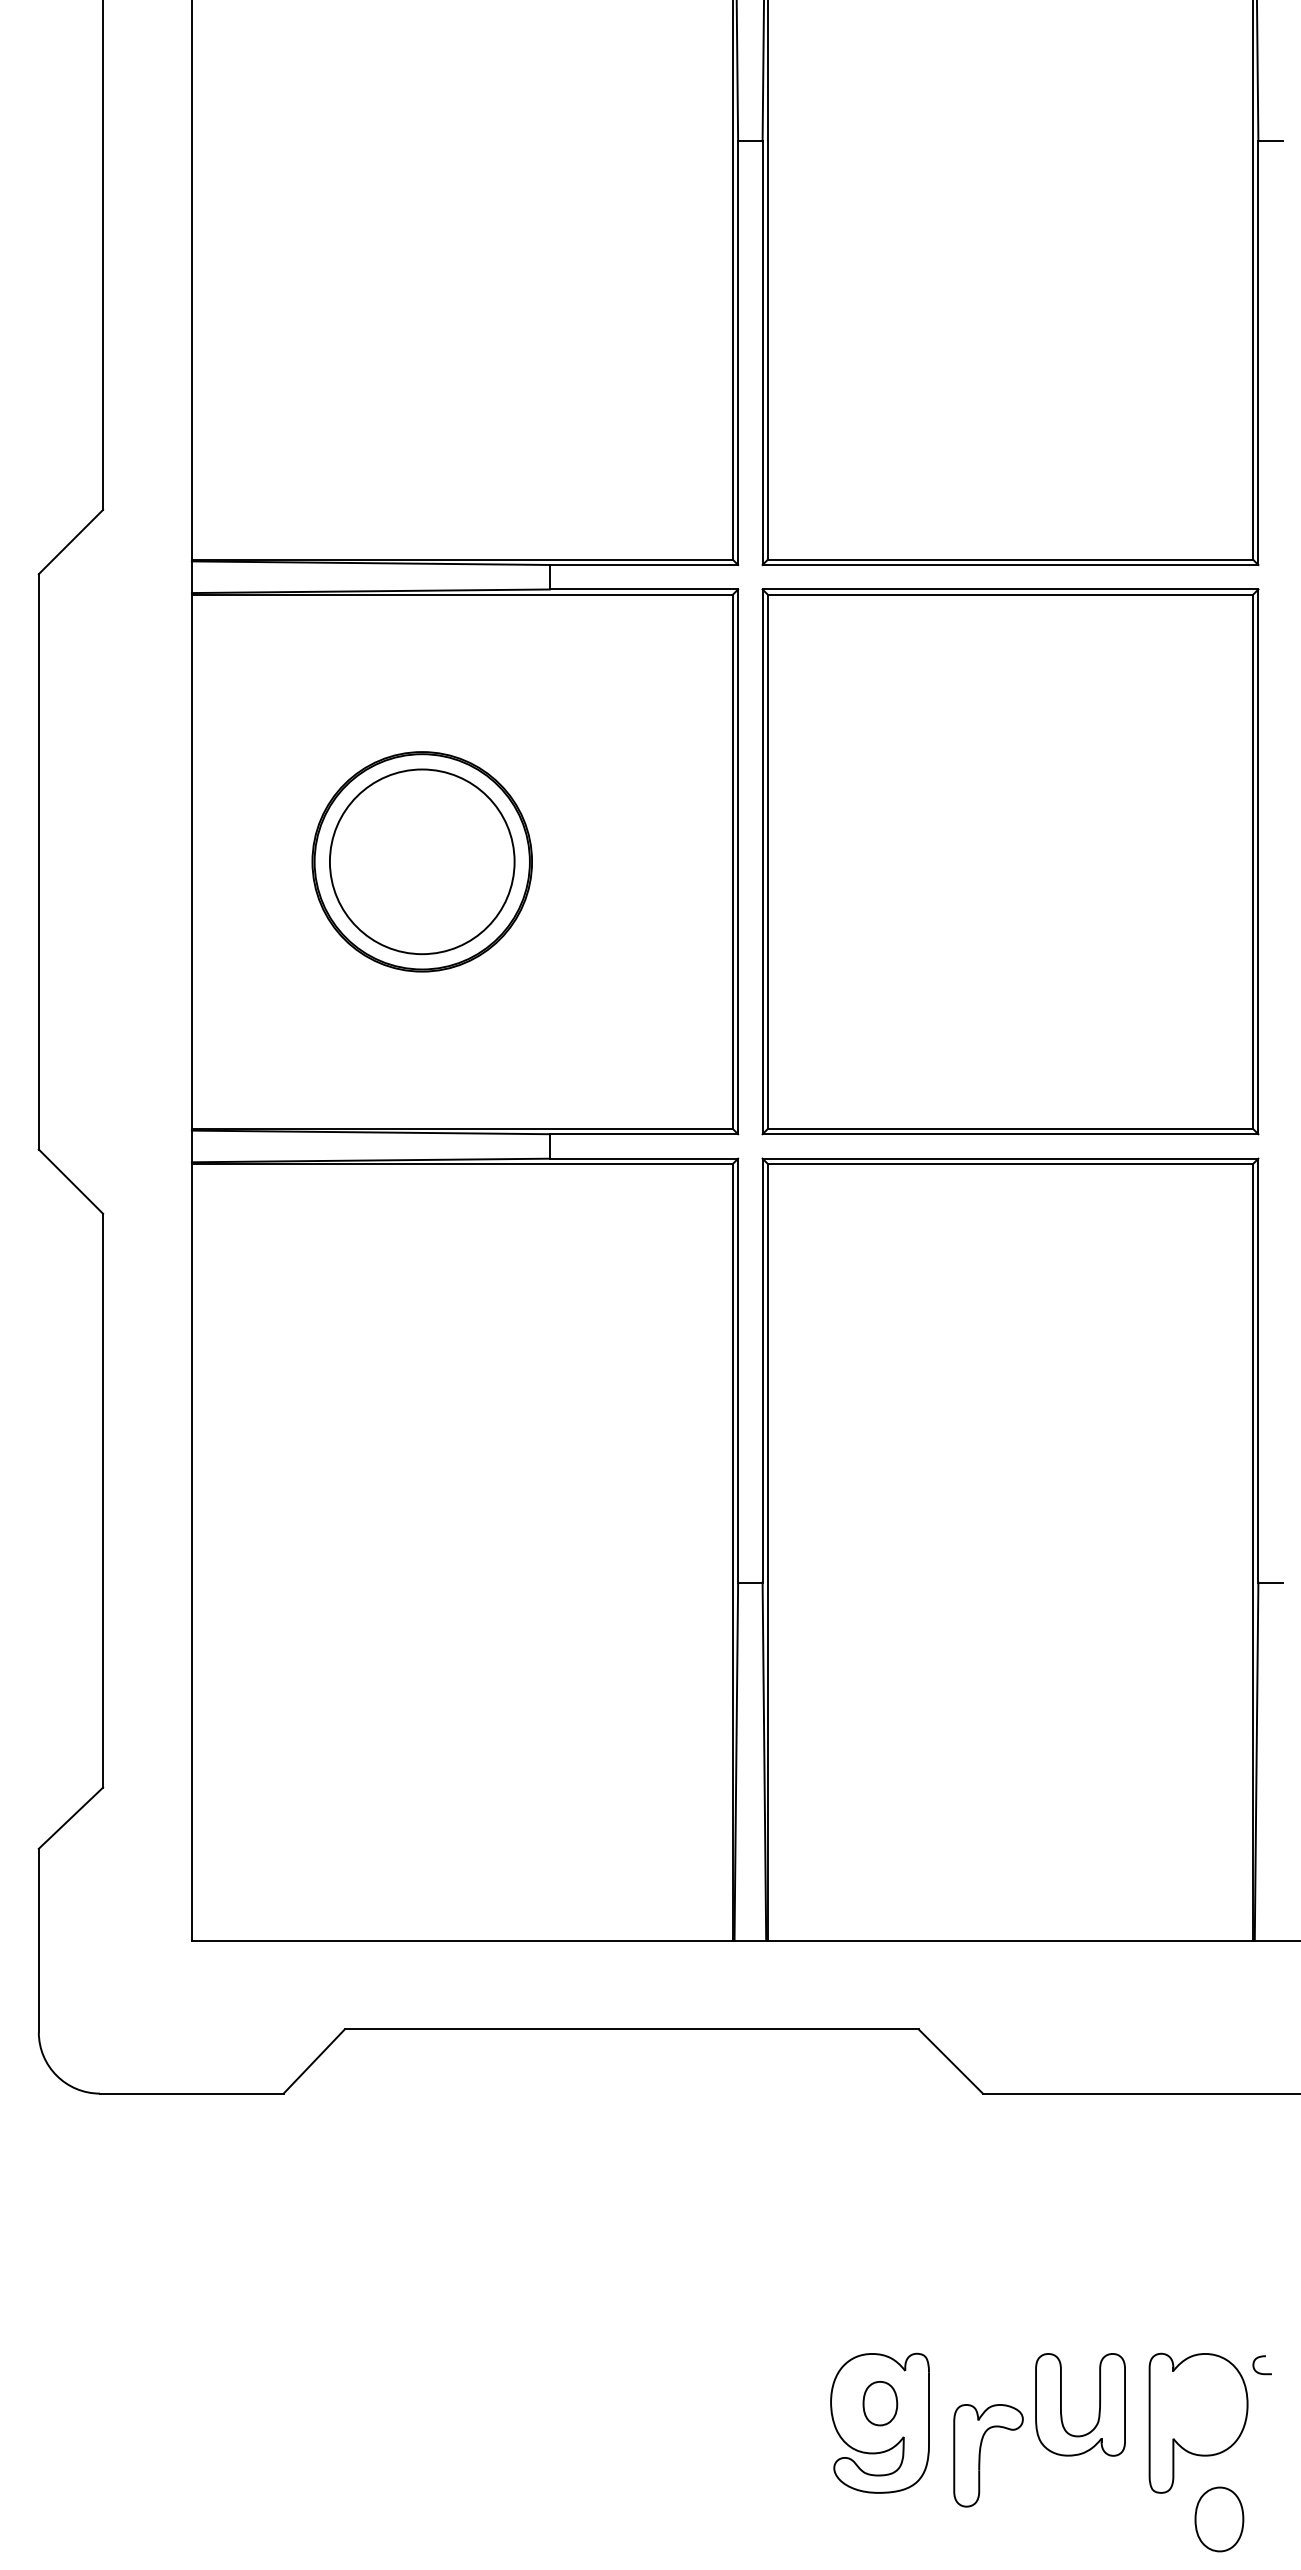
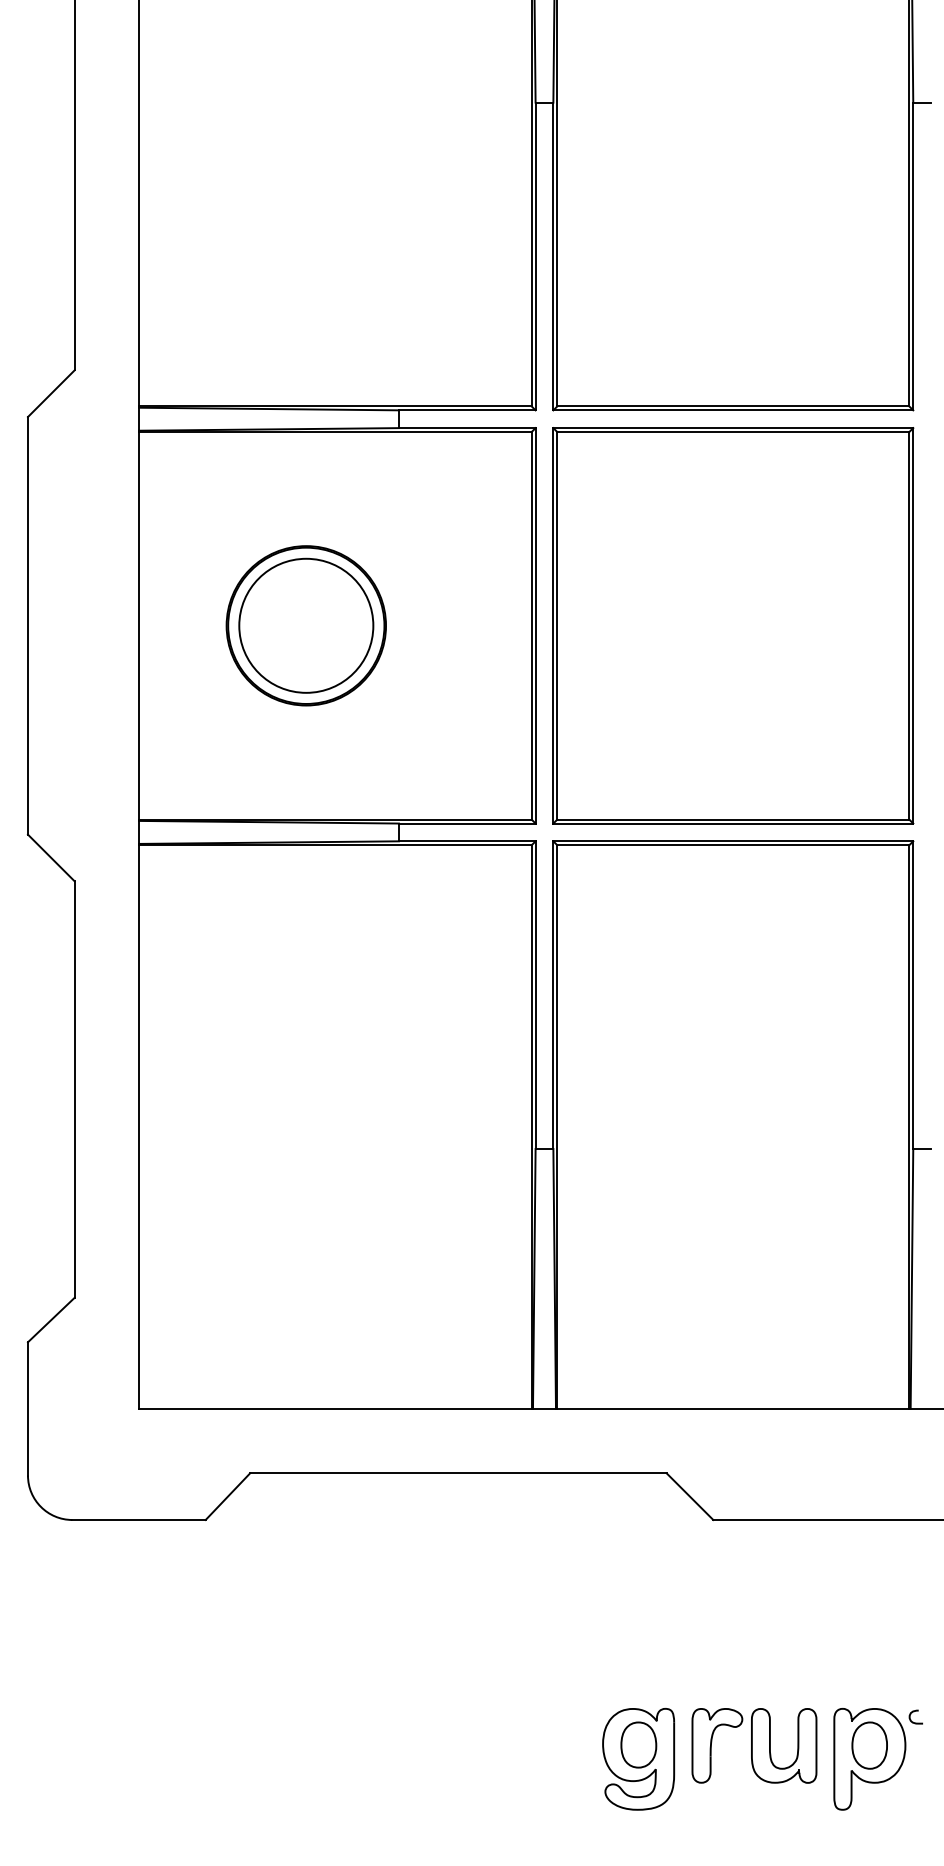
part: (880, 2403) -> (638, 1744), size x1.43
part: (980, 2455) -> (711, 1745), moved
part: (1219, 2519) -> (869, 1745), moved

